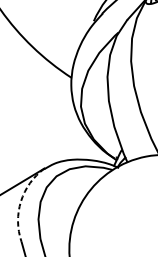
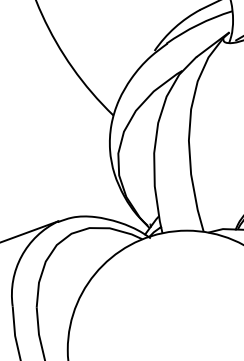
arc: (20, 201) -> (21, 256), dashed -> solid

